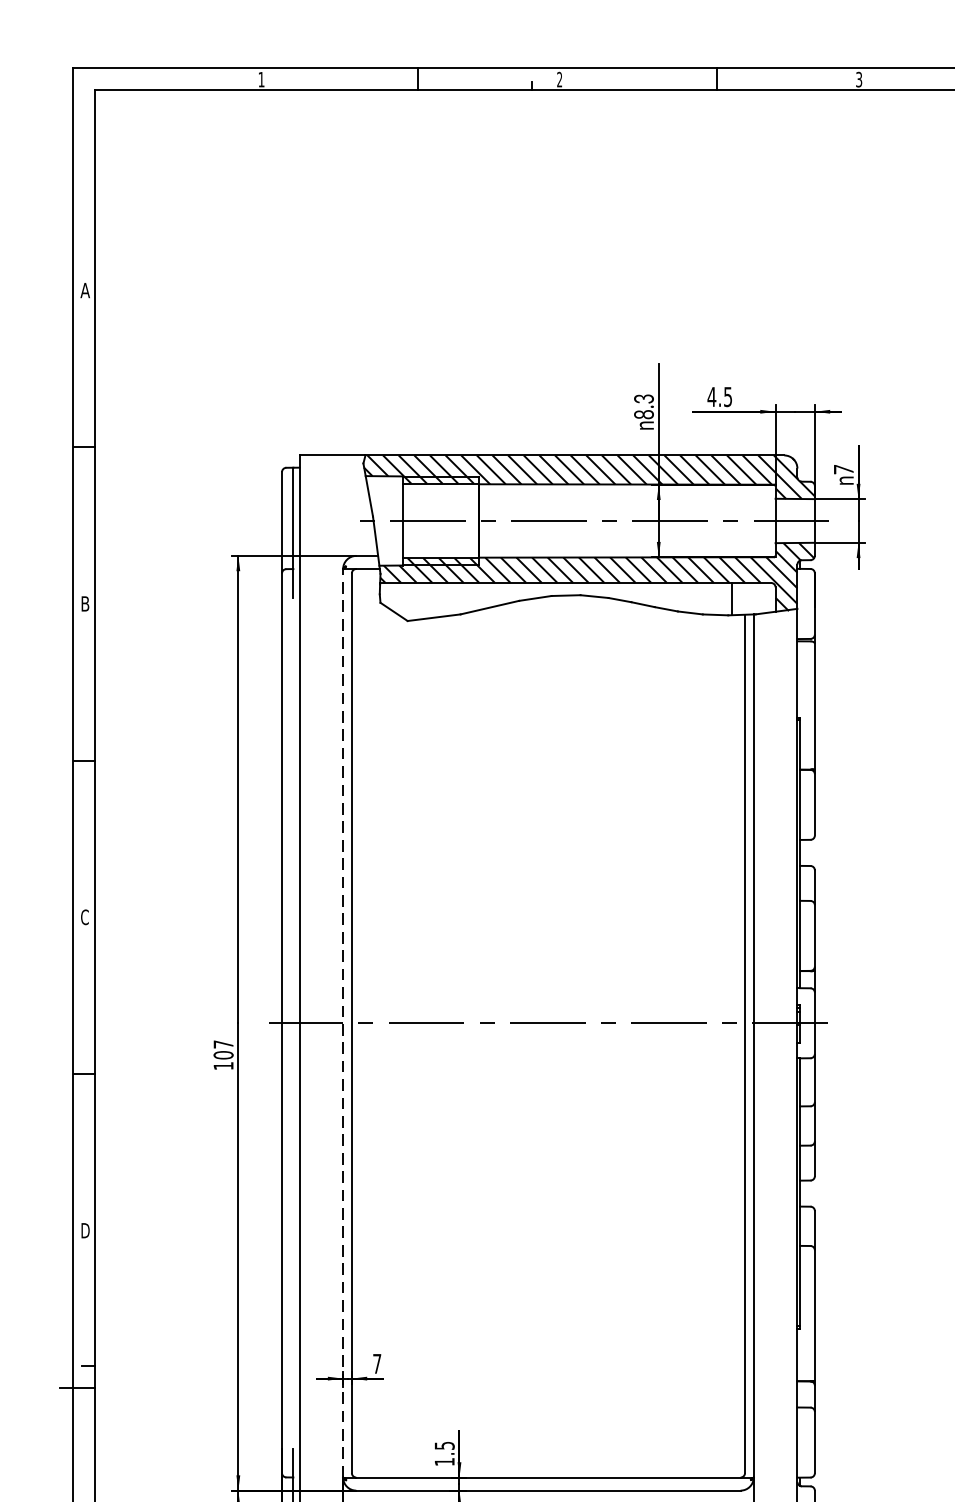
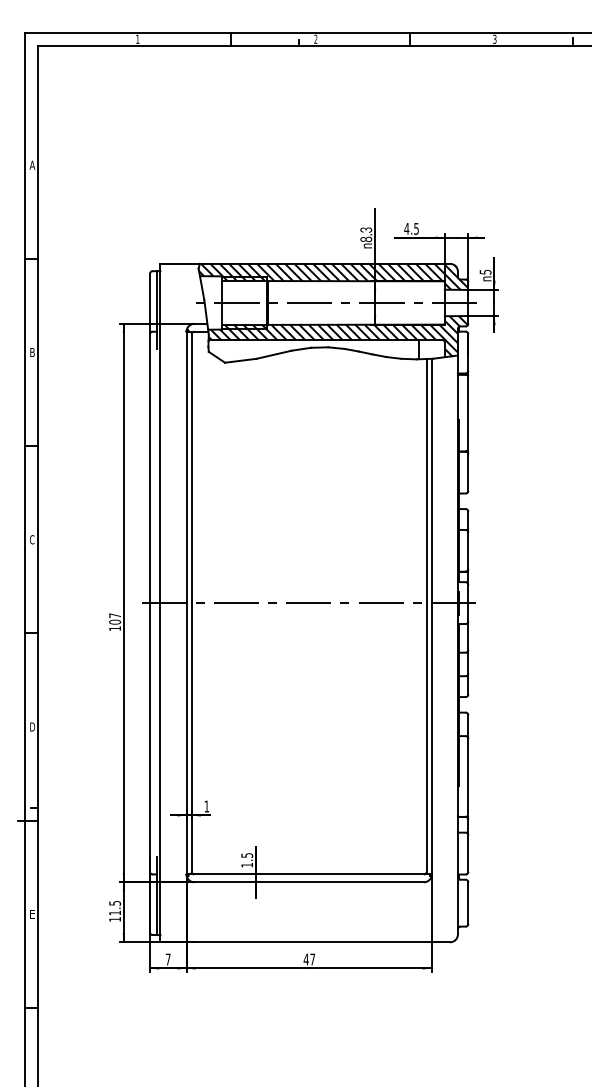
text: (843, 468) -> (485, 271), 7 -> 5
line: (343, 1022) -> (186, 602), dashed -> solid
text: (376, 1363) -> (206, 806), 7 -> 1

